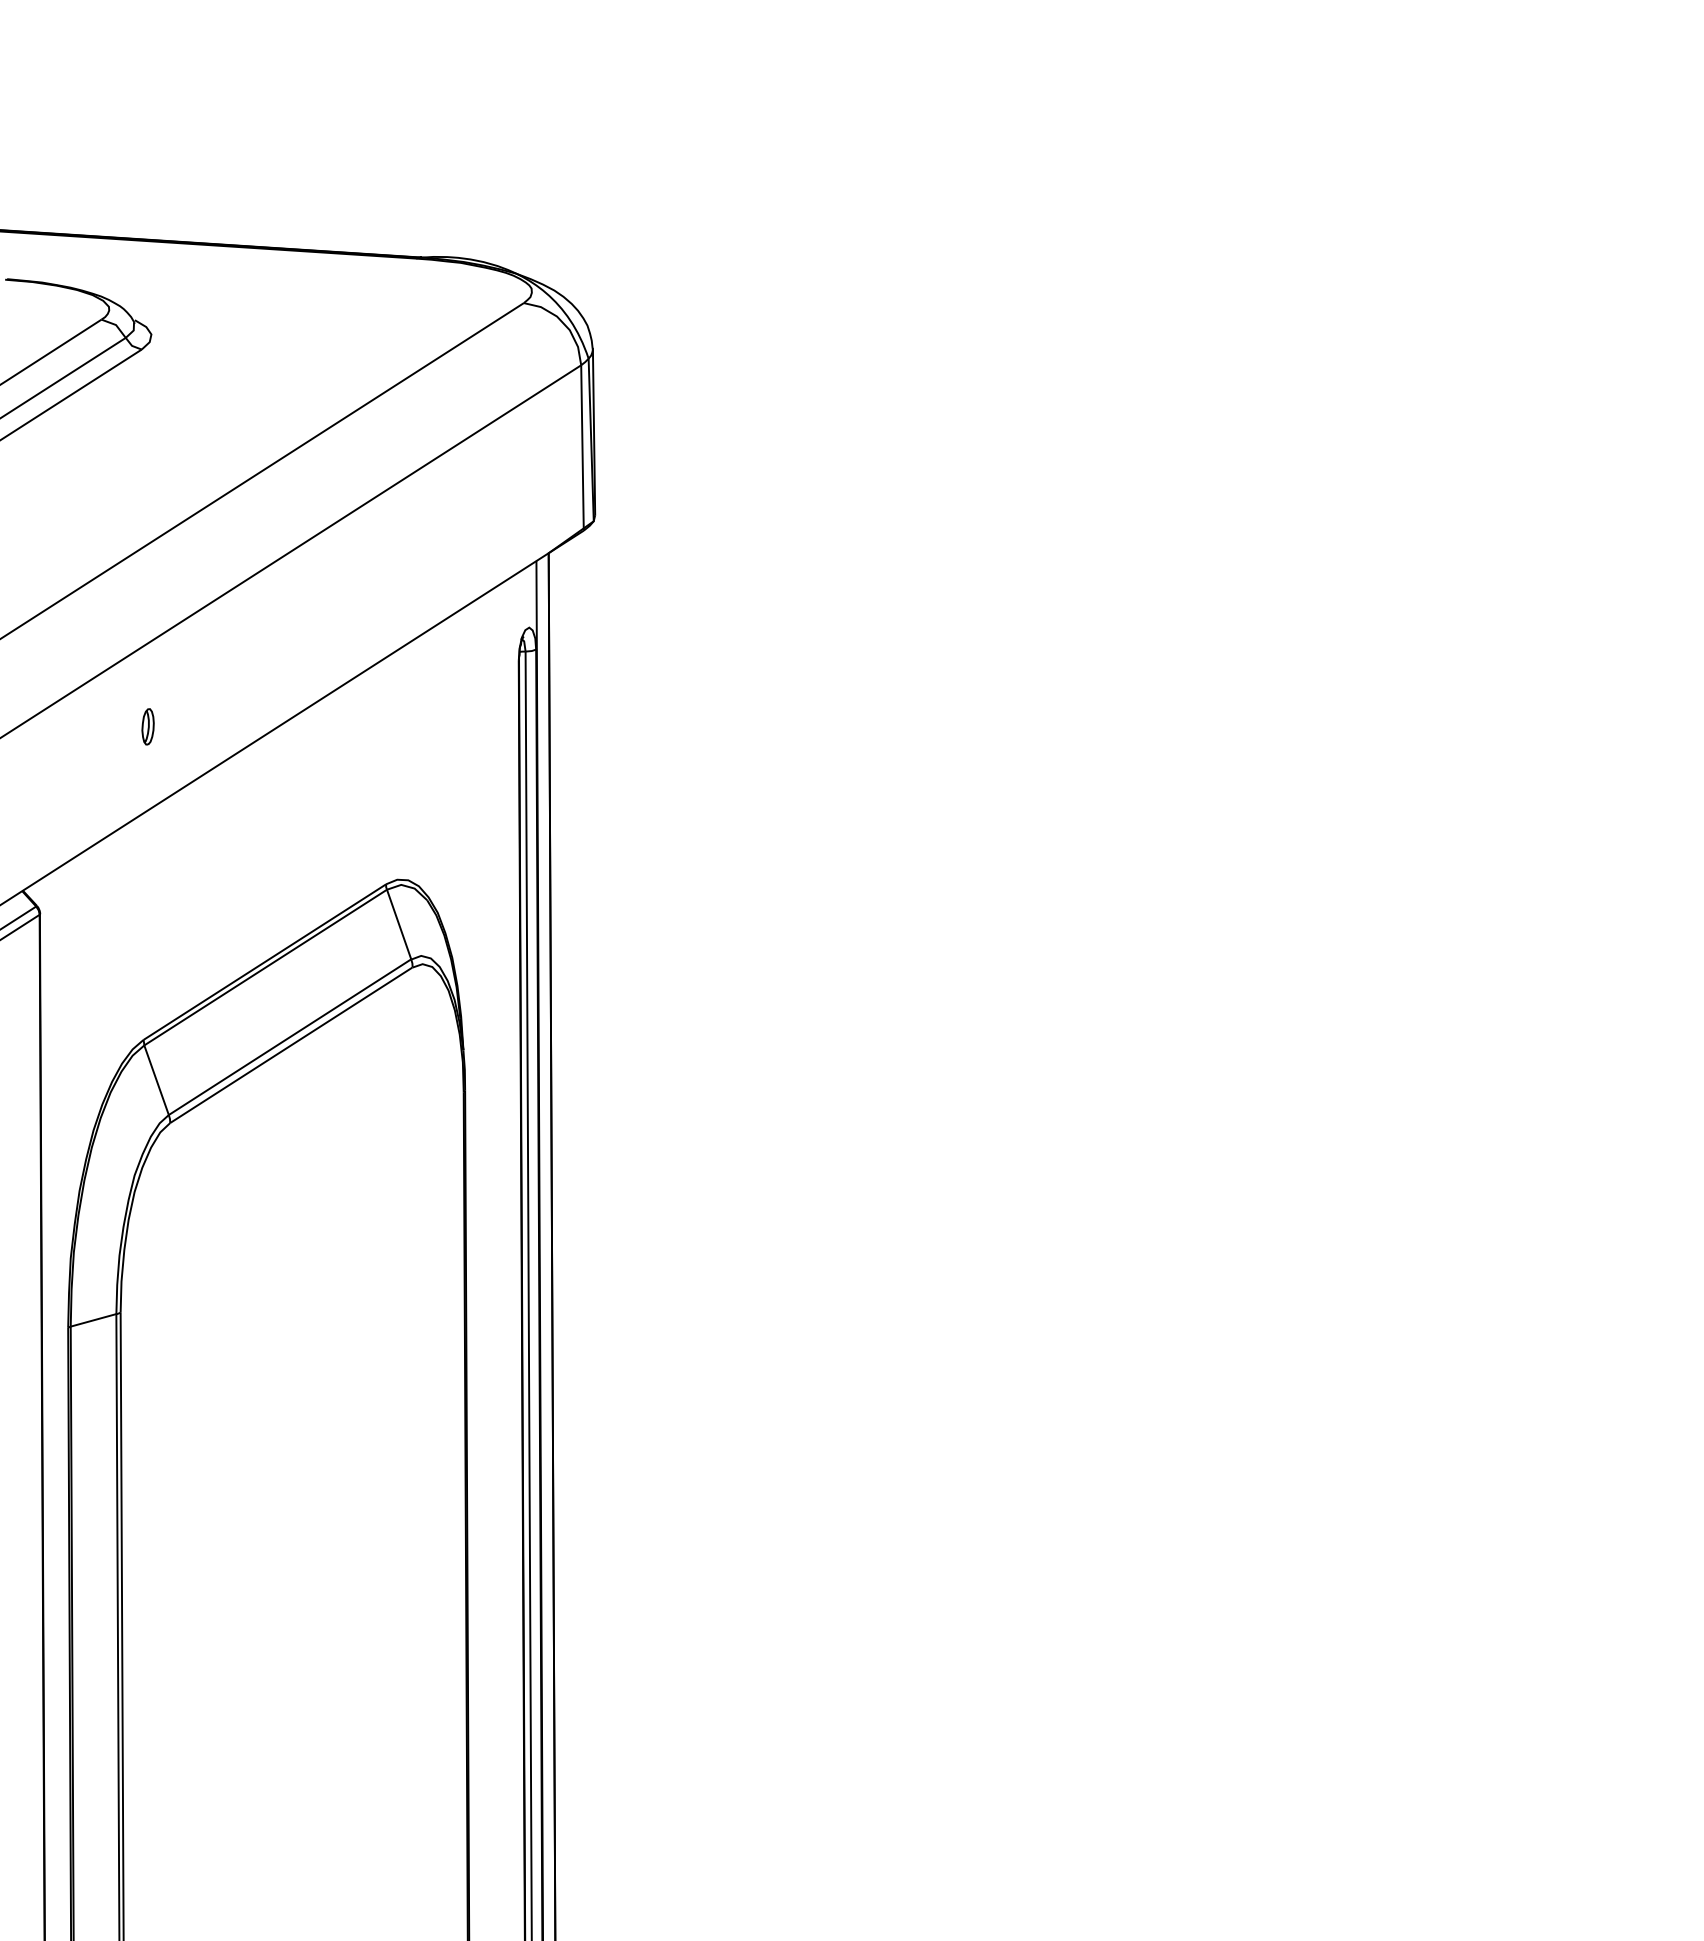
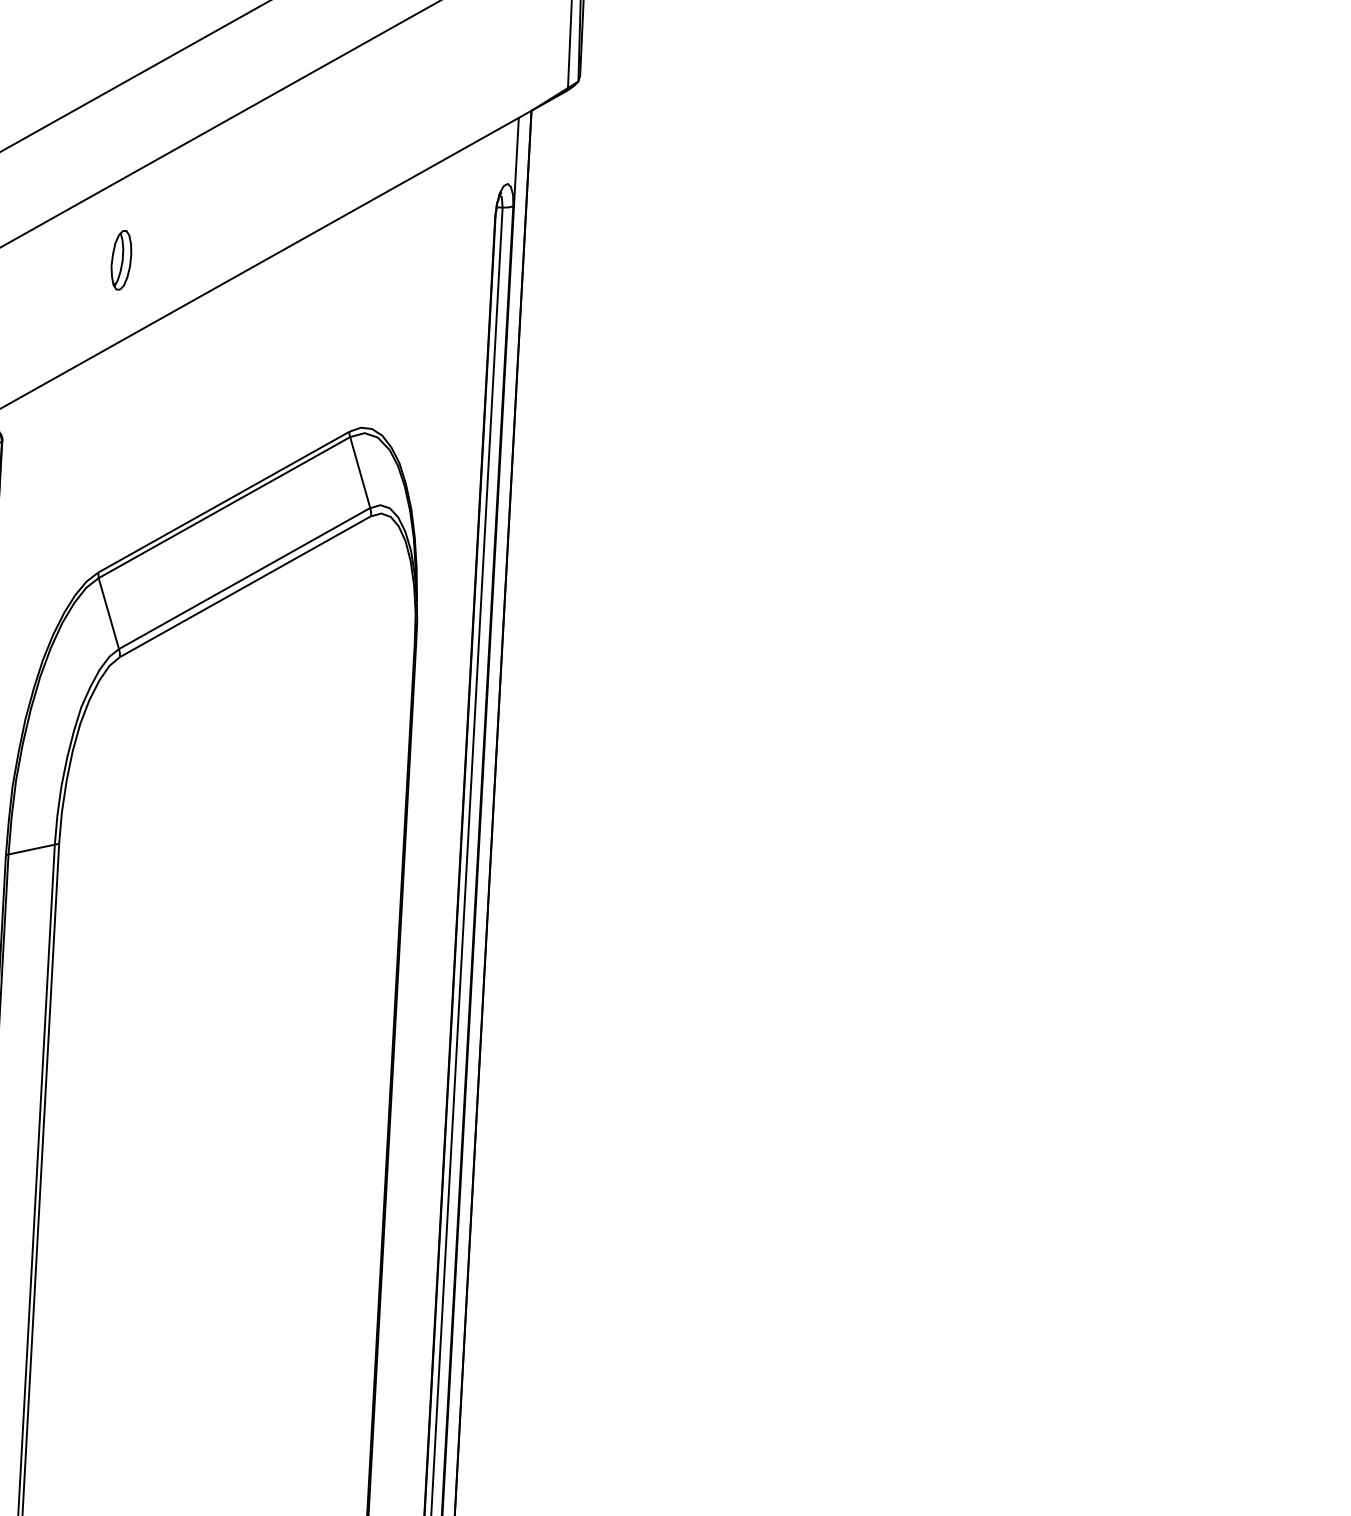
part: (147, 726) -> (120, 259), size x1.67

